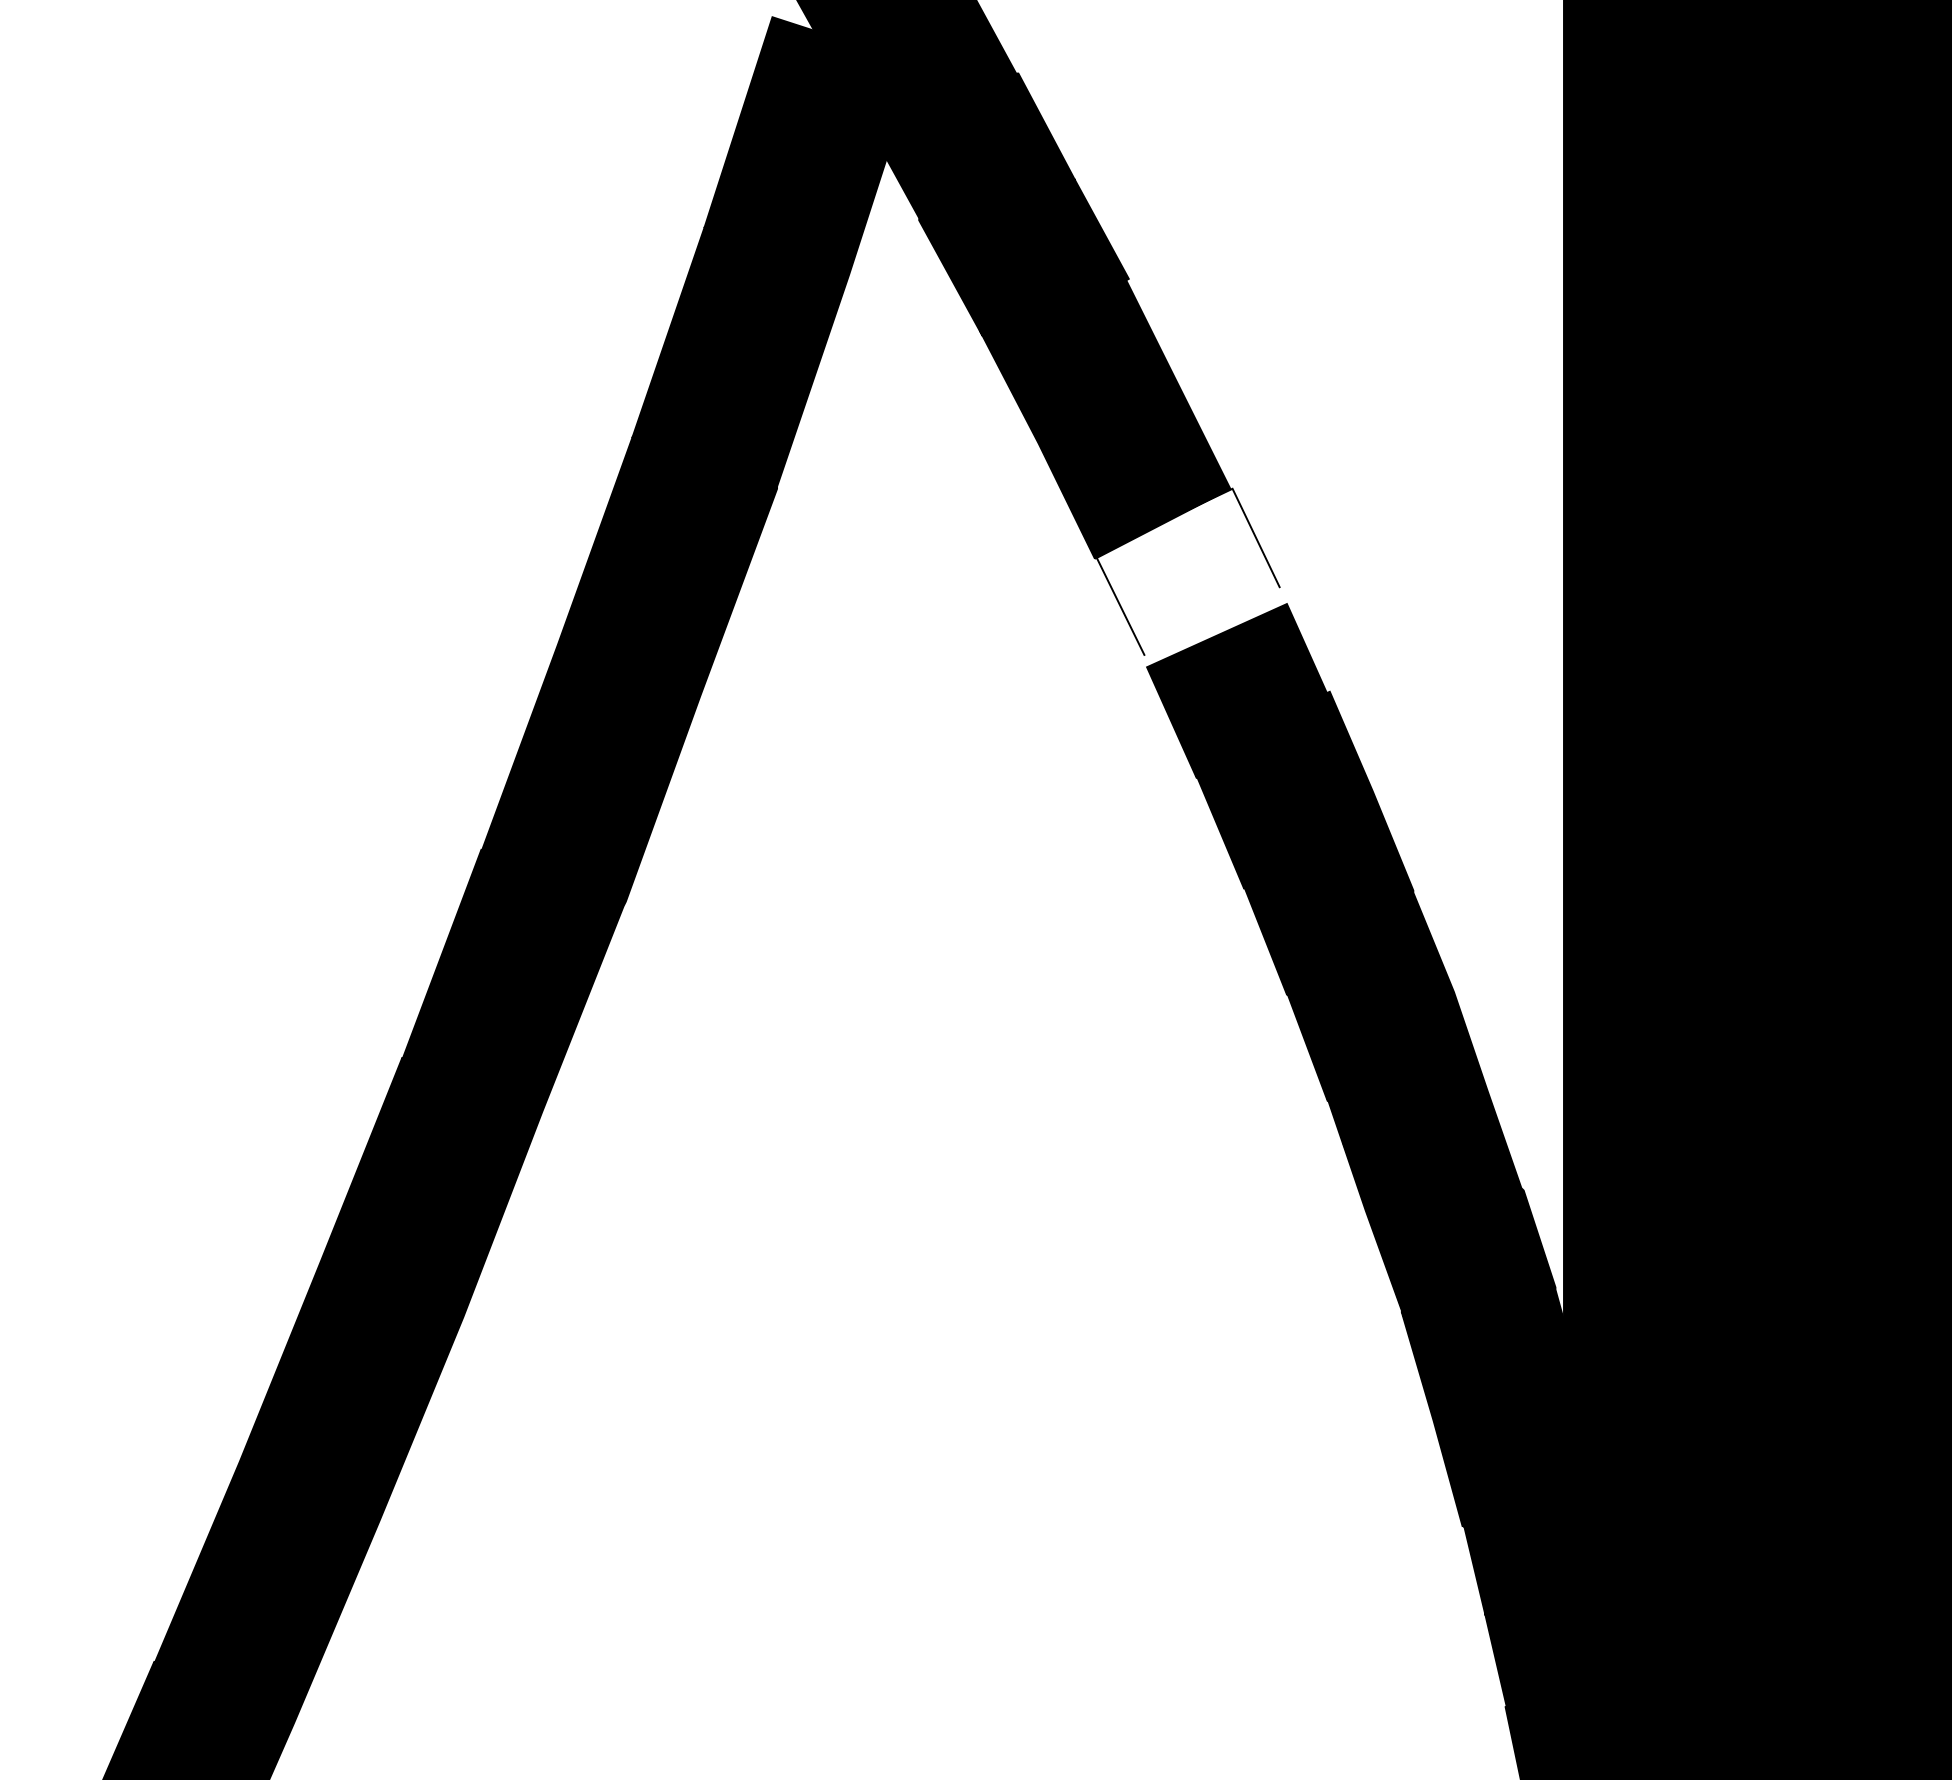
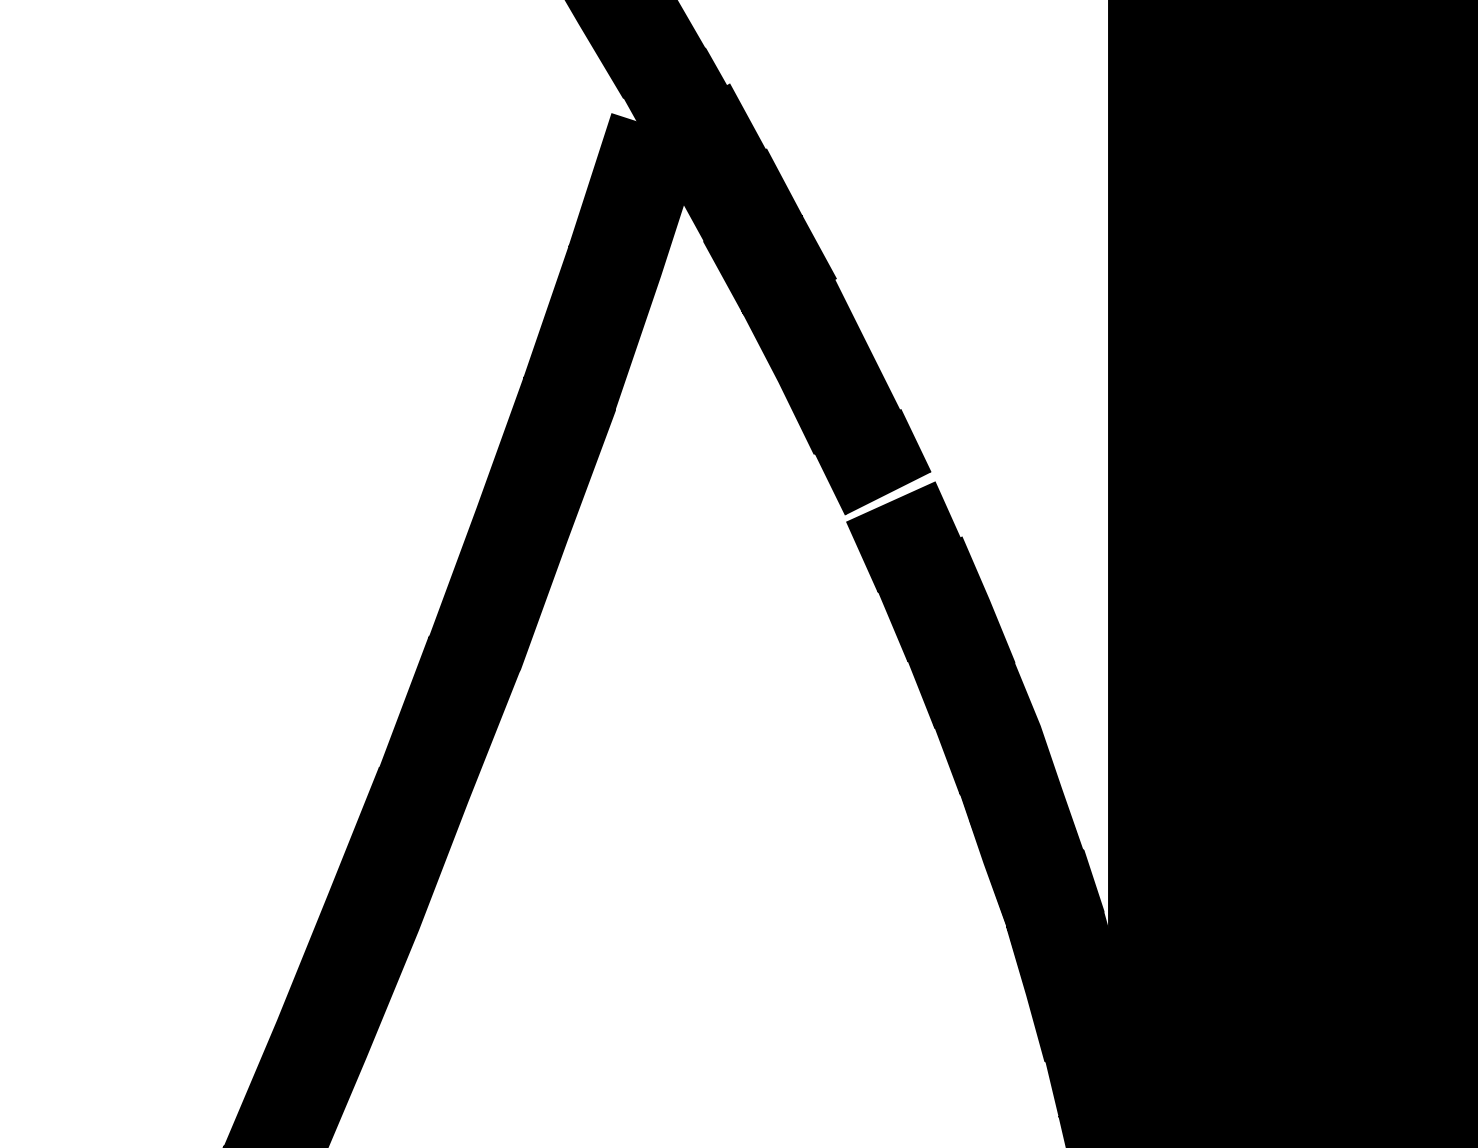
fill: (1187, 572) -> (872, 462), added

